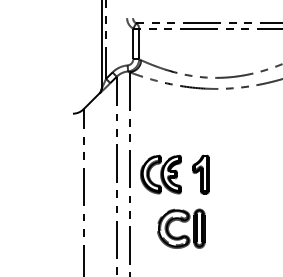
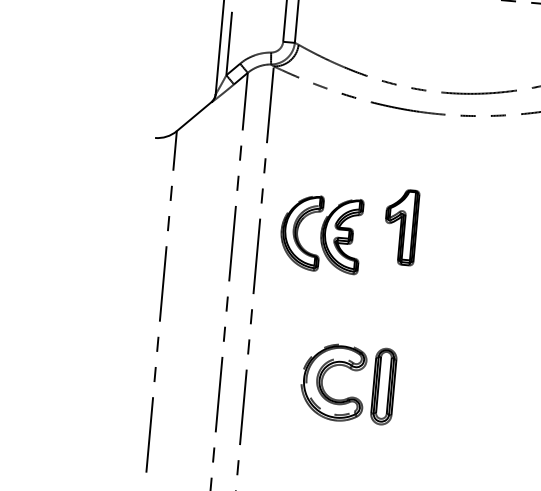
part: (160, 174) -> (320, 233), moved
part: (200, 174) -> (400, 226), moved

